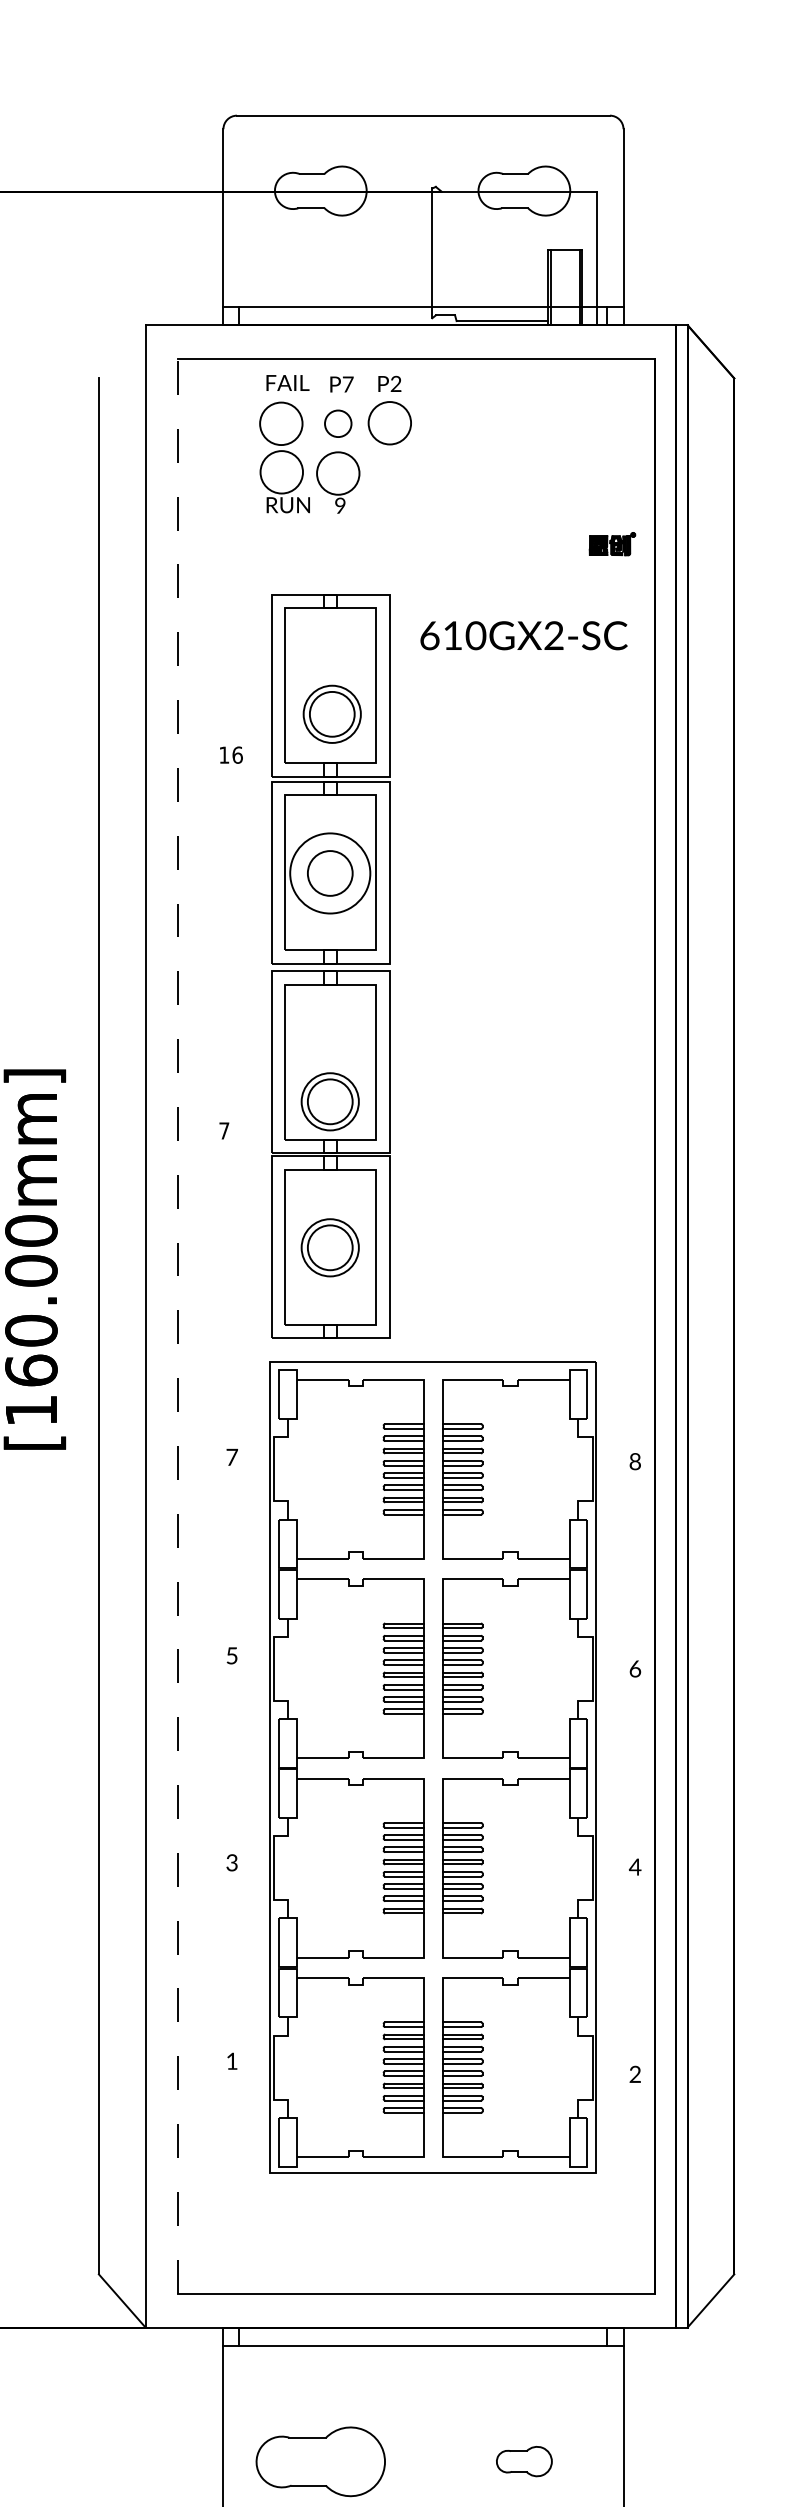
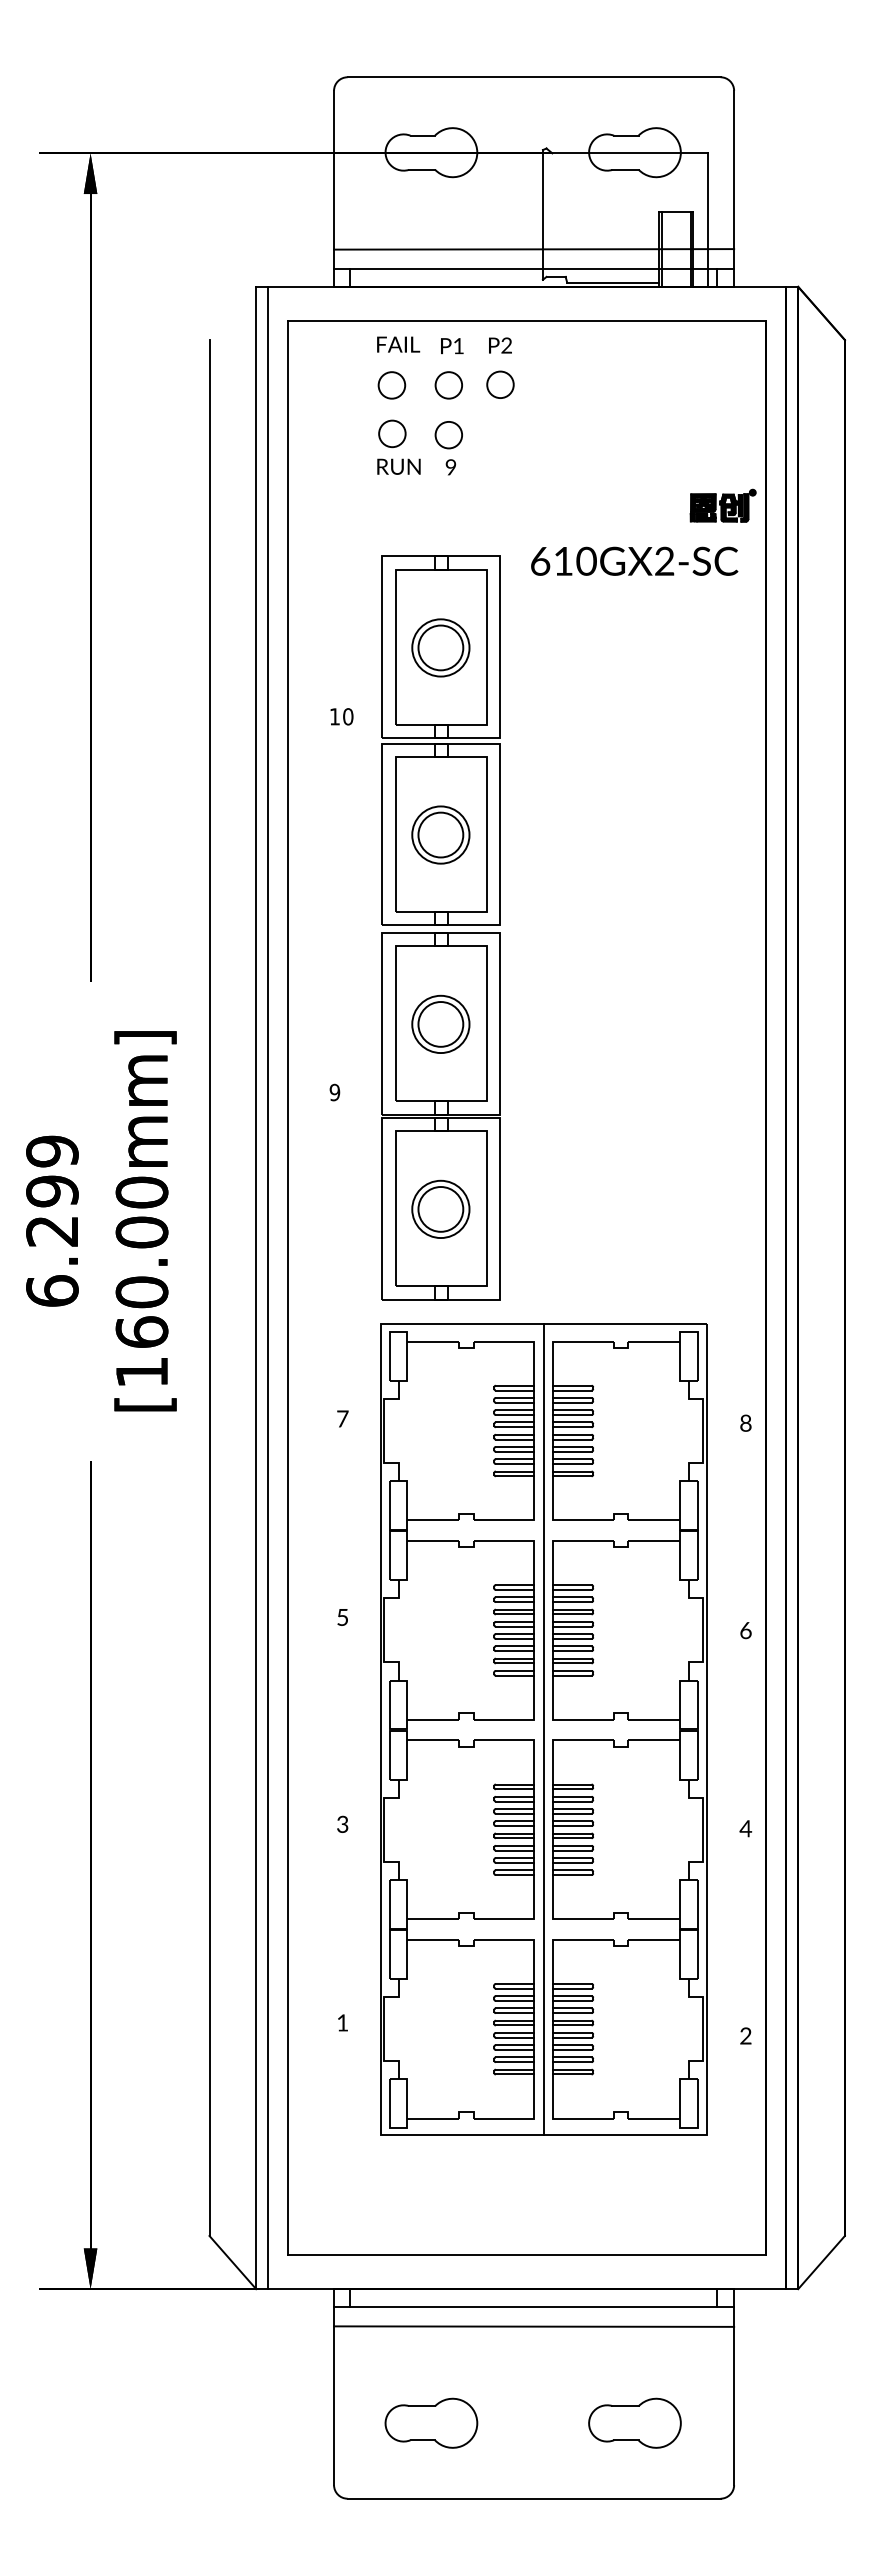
line: (423, 287) -> (534, 249), added
text: (347, 384) -> (458, 346), P7 -> P1
circle: (389, 422) -> (500, 384), size x0.62
circle: (280, 423) -> (391, 385), size x0.62
circle: (281, 471) -> (392, 433), size x0.62
circle: (337, 472) -> (448, 434), size x0.62
part: (611, 543) -> (722, 505), size x1.43
text: (523, 634) -> (634, 560), moved
part: (331, 713) -> (440, 647), moved
text: (237, 754) -> (348, 716), 16 -> 10
circle: (329, 872) -> (440, 834), size x0.71
part: (329, 1100) -> (440, 1023), moved
text: (223, 1130) -> (334, 1092), 7 -> 9
line: (157, 1325) -> (268, 1287), added
line: (177, 1325) -> (288, 1287), dashed -> solid
line: (432, 1766) -> (543, 1728), added
line: (423, 2364) -> (534, 2326), added
part: (320, 2460) -> (431, 2422), size x0.71
part: (523, 2460) -> (634, 2422), size x1.67

